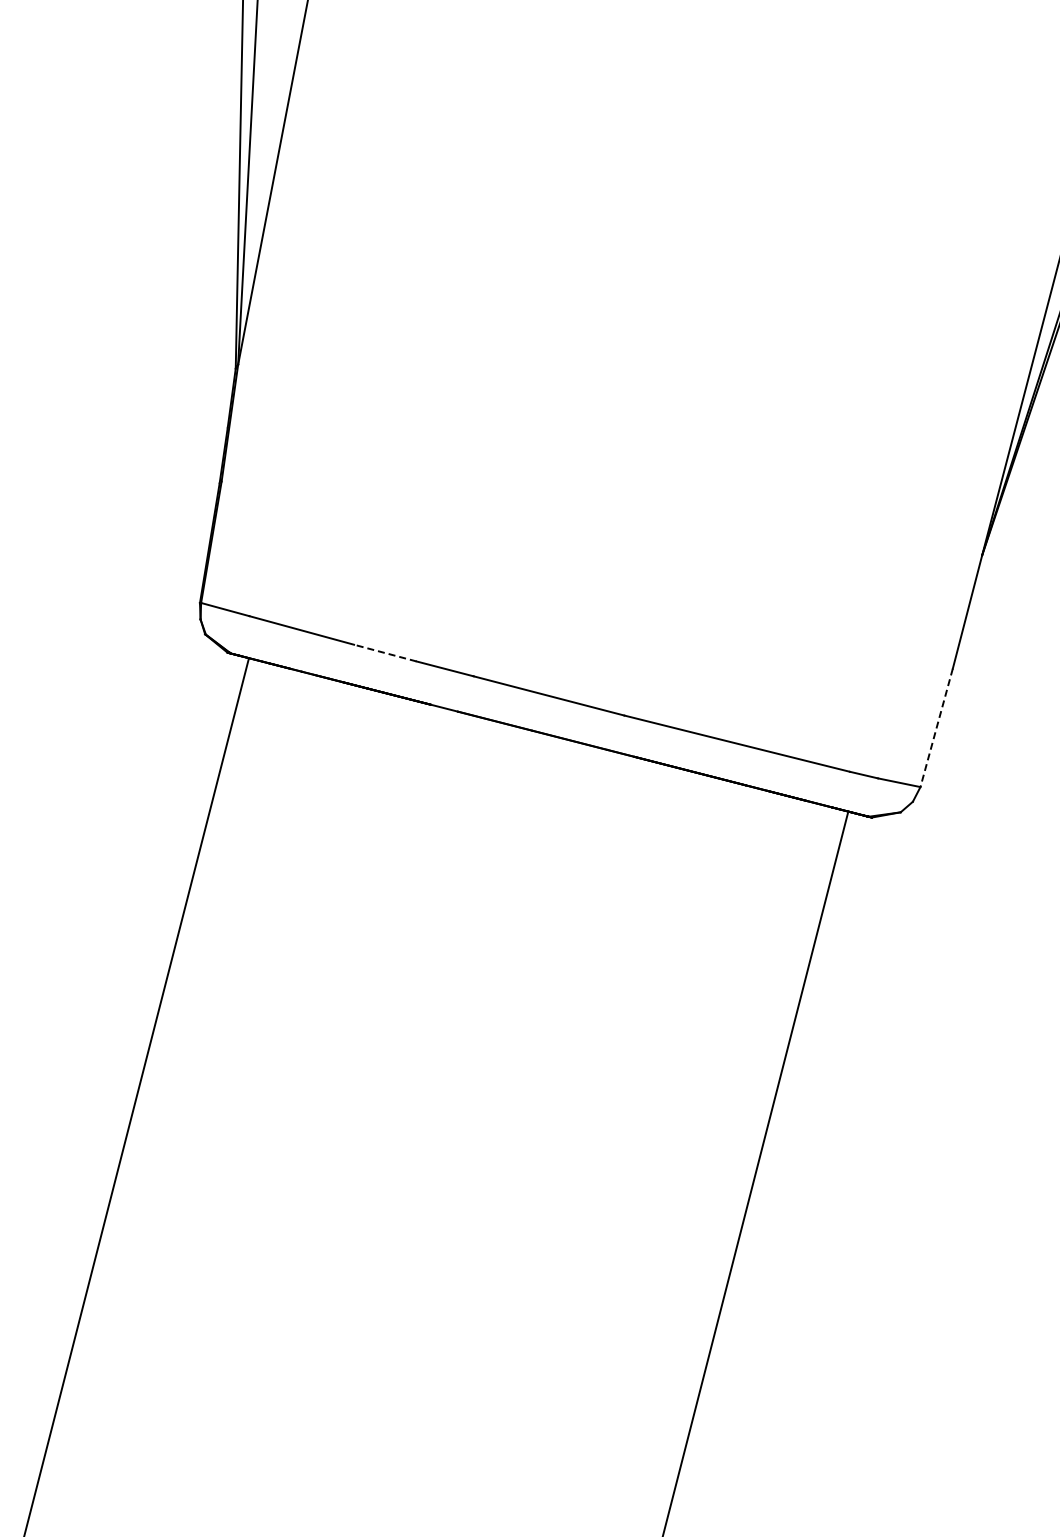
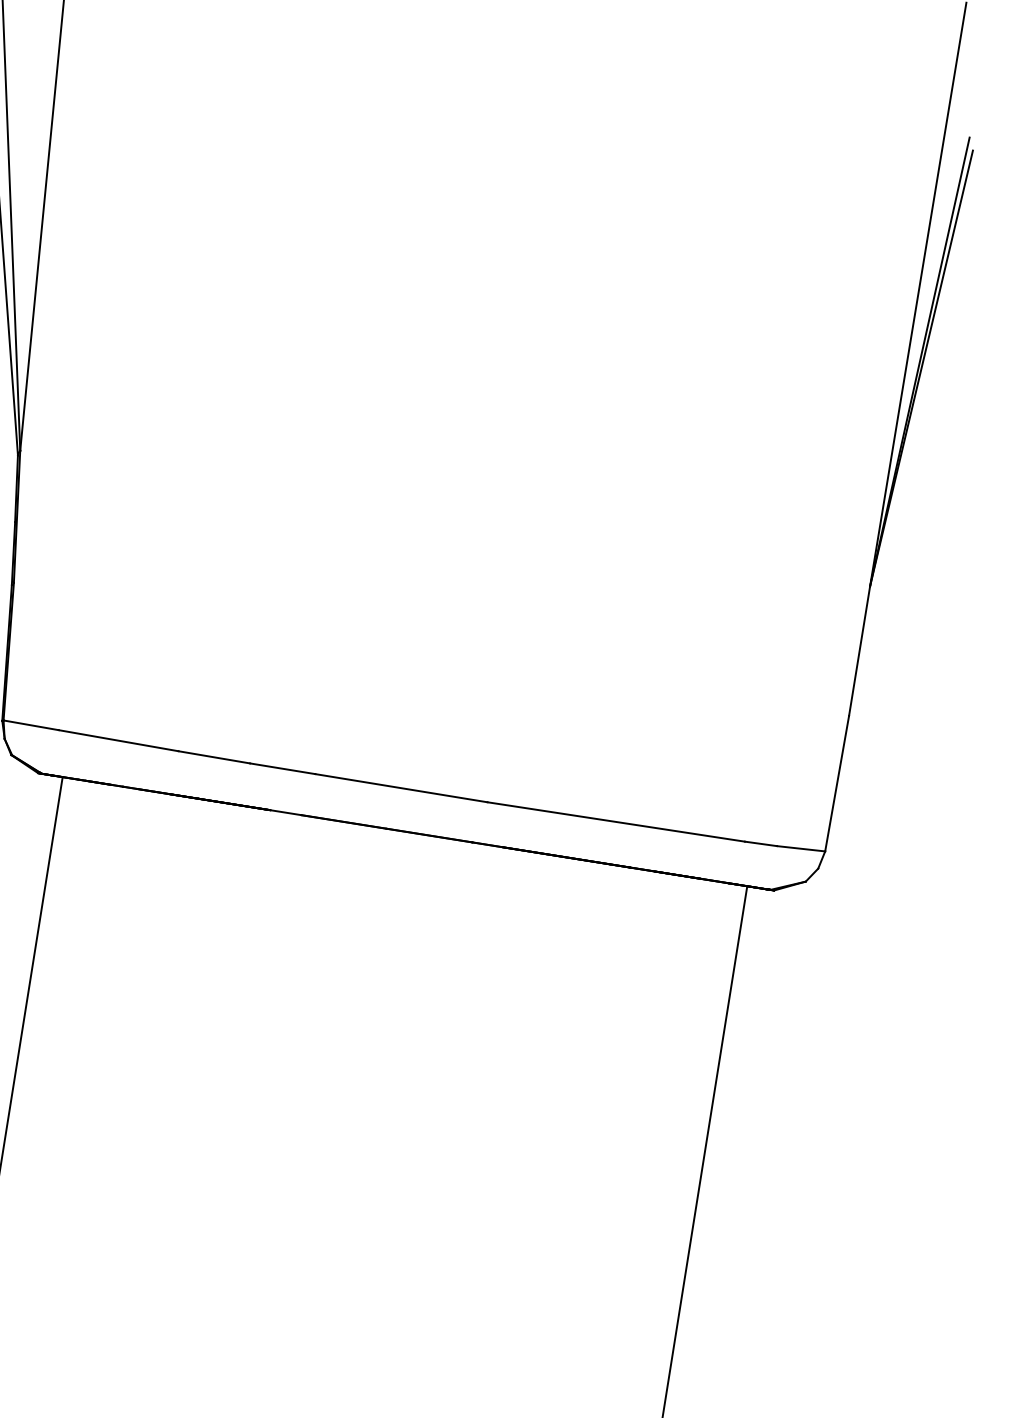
line: (384, 652) -> (213, 756), dashed -> solid
line: (936, 728) -> (837, 784), dashed -> solid

